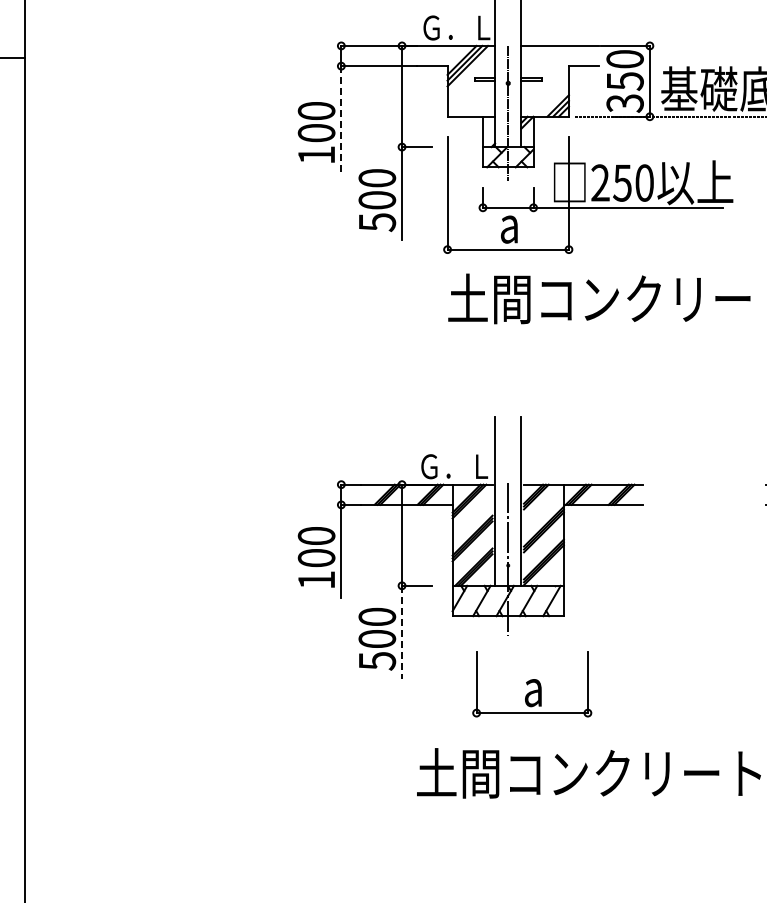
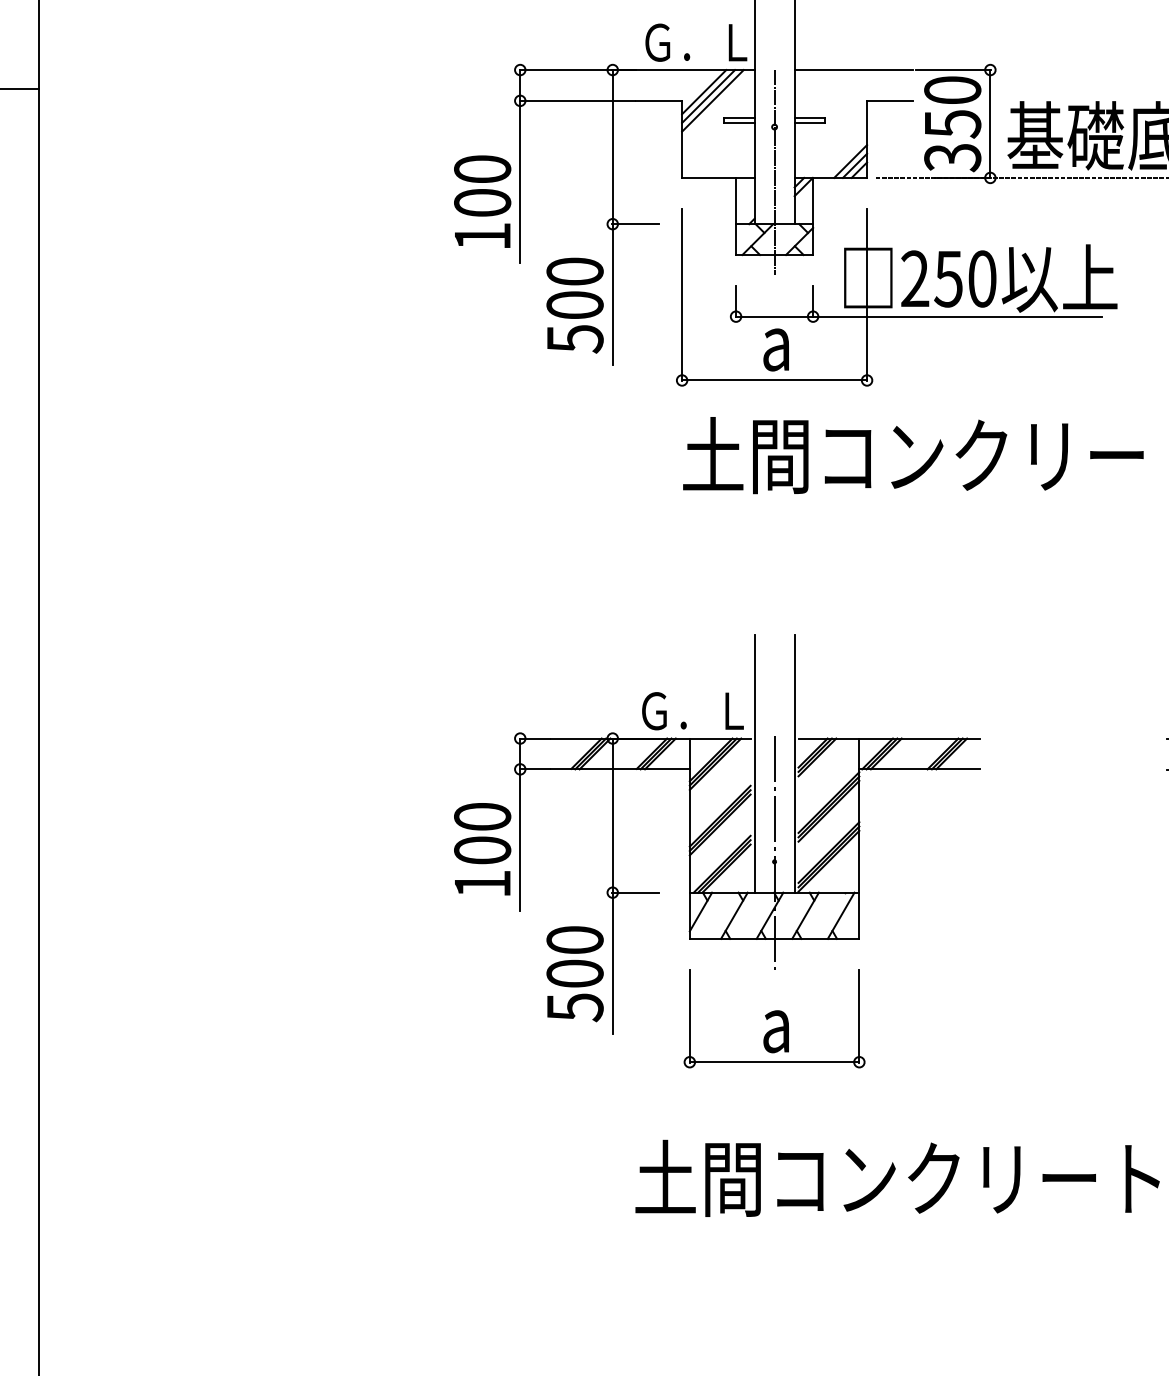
line: (341, 119) -> (520, 182), dashed -> solid
line: (402, 632) -> (613, 963), dashed -> solid
part: (532, 684) -> (774, 1018), moved

